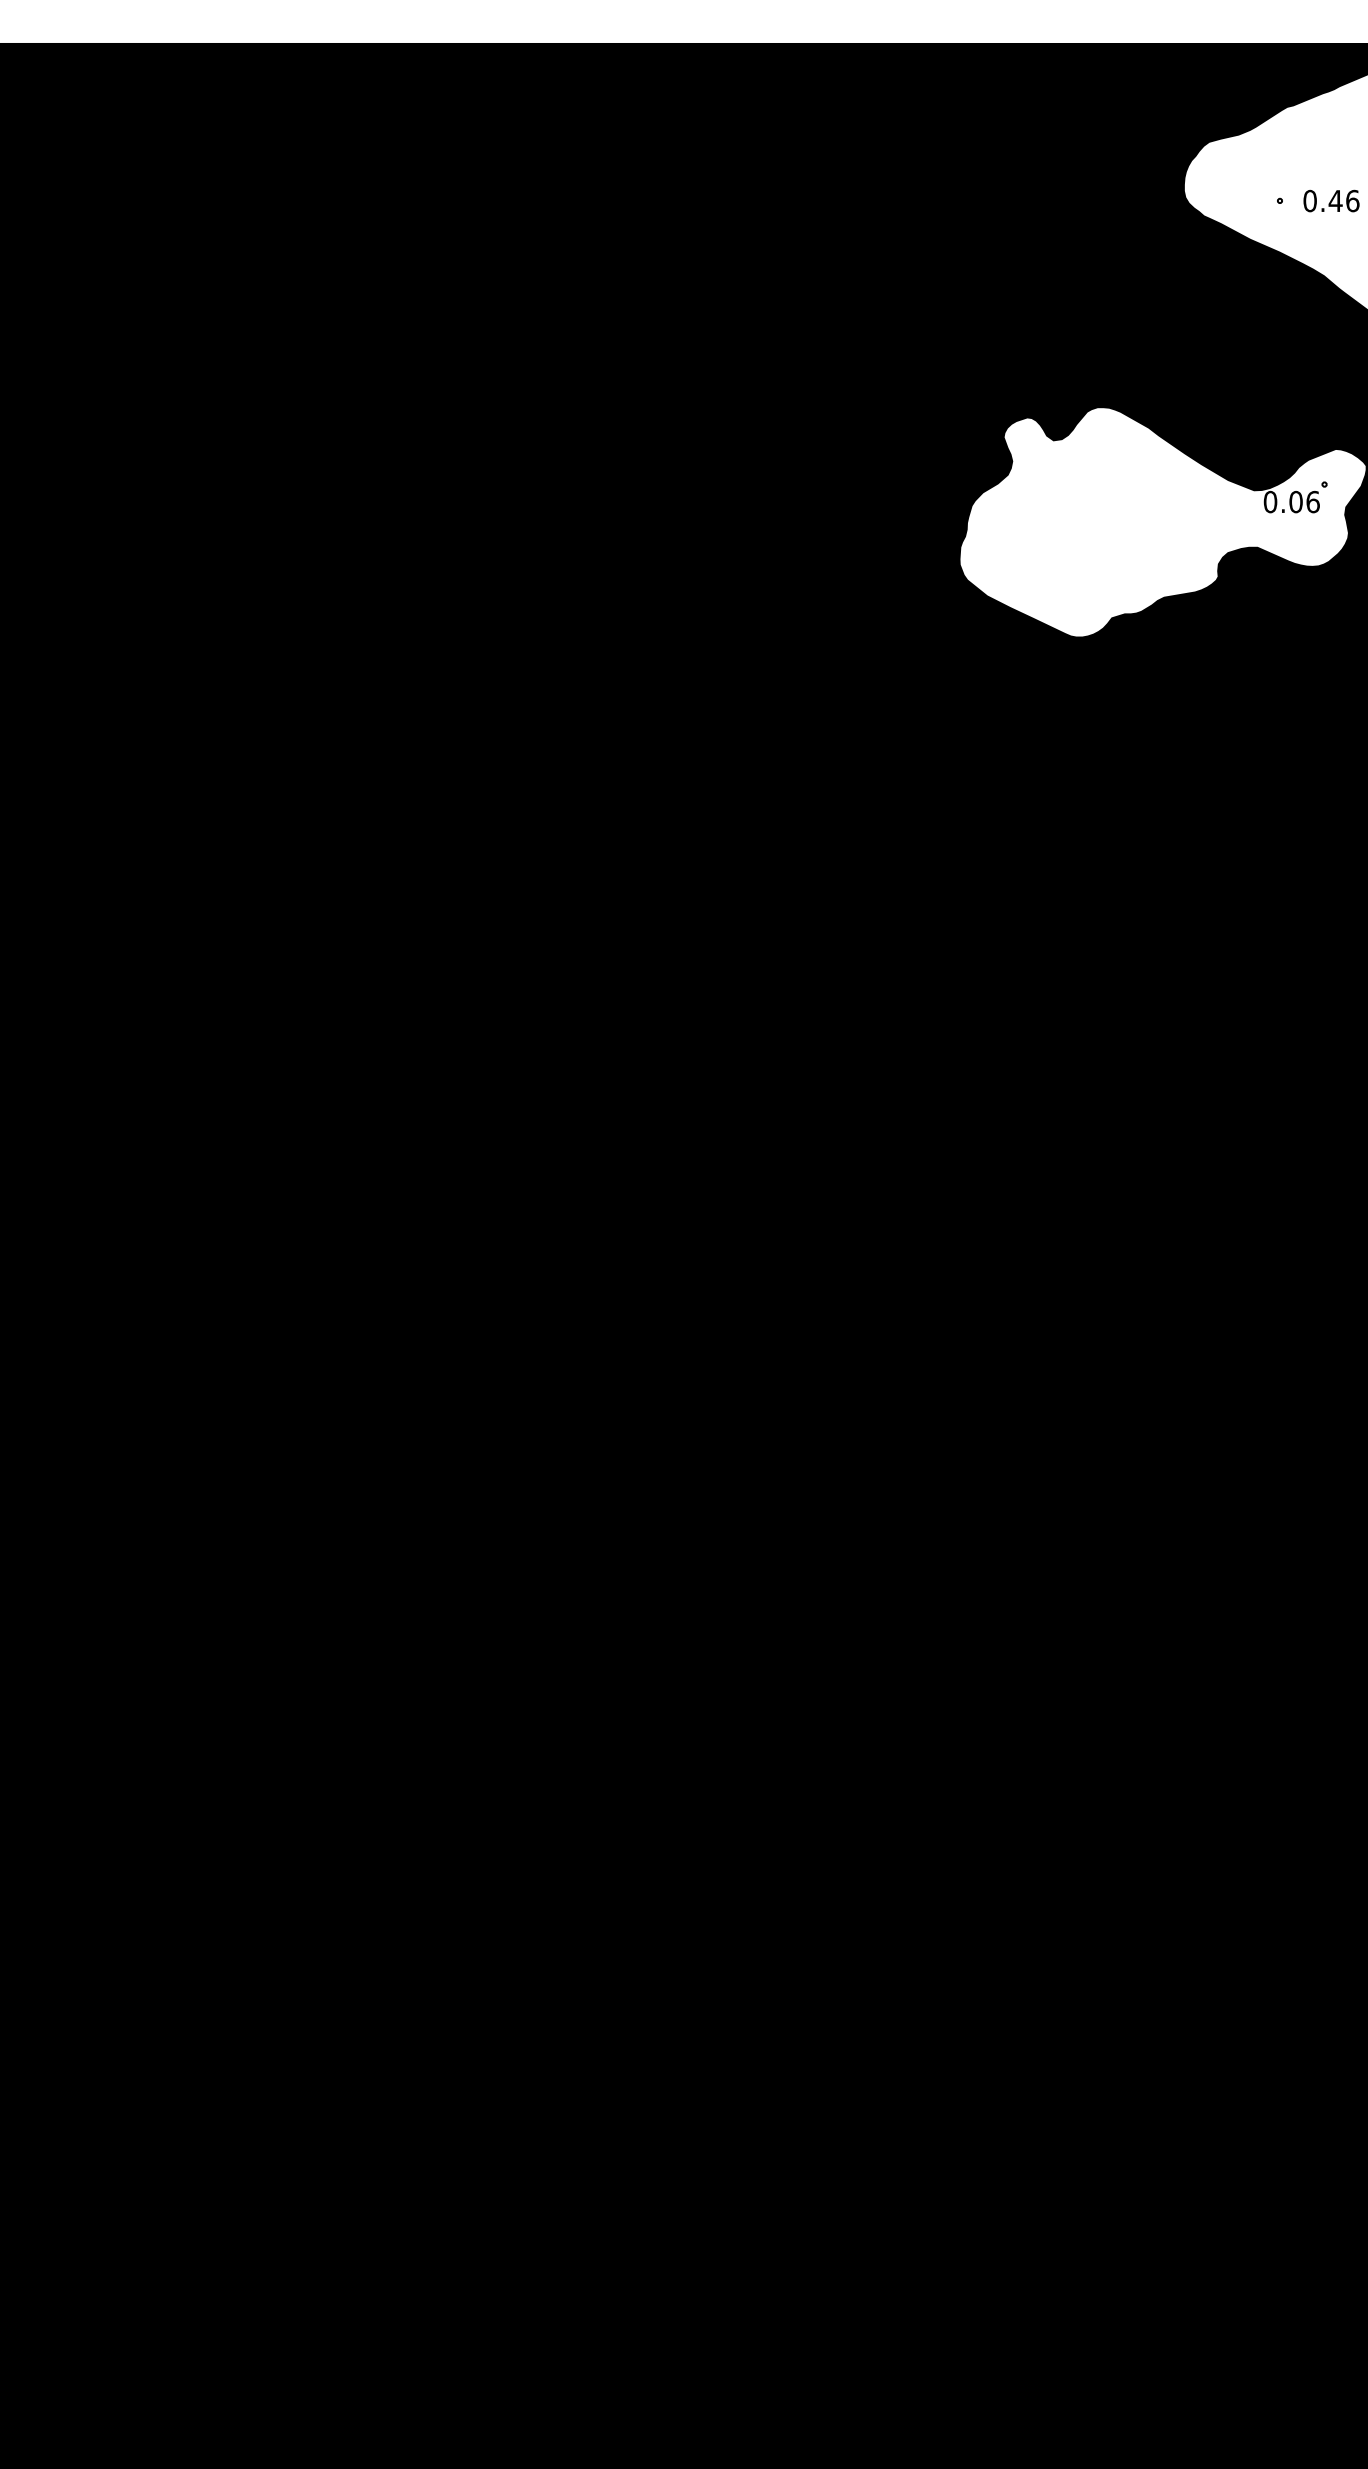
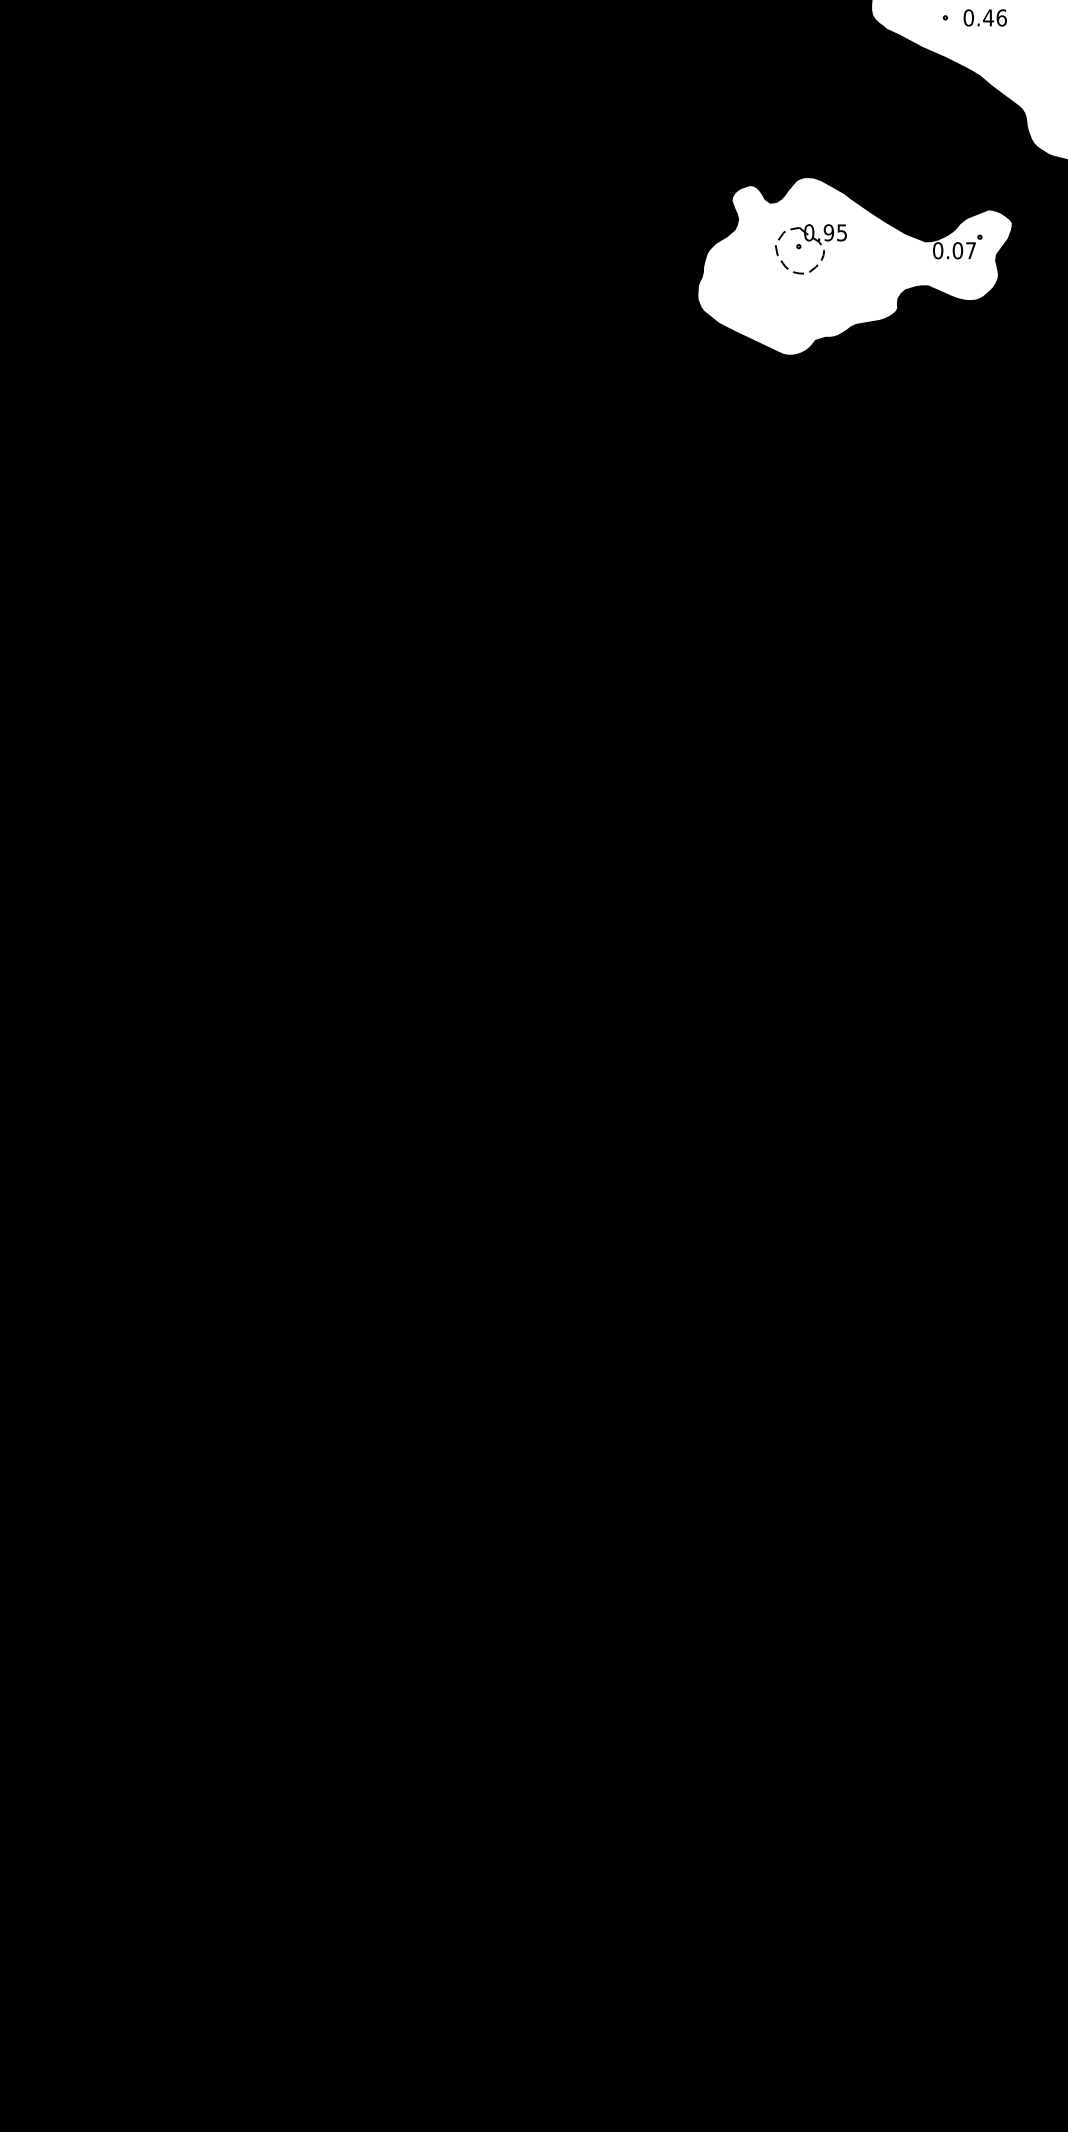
part: (1105, 490) -> (810, 241), added
text: (1313, 501) -> (971, 250), 0.06 -> 0.07

